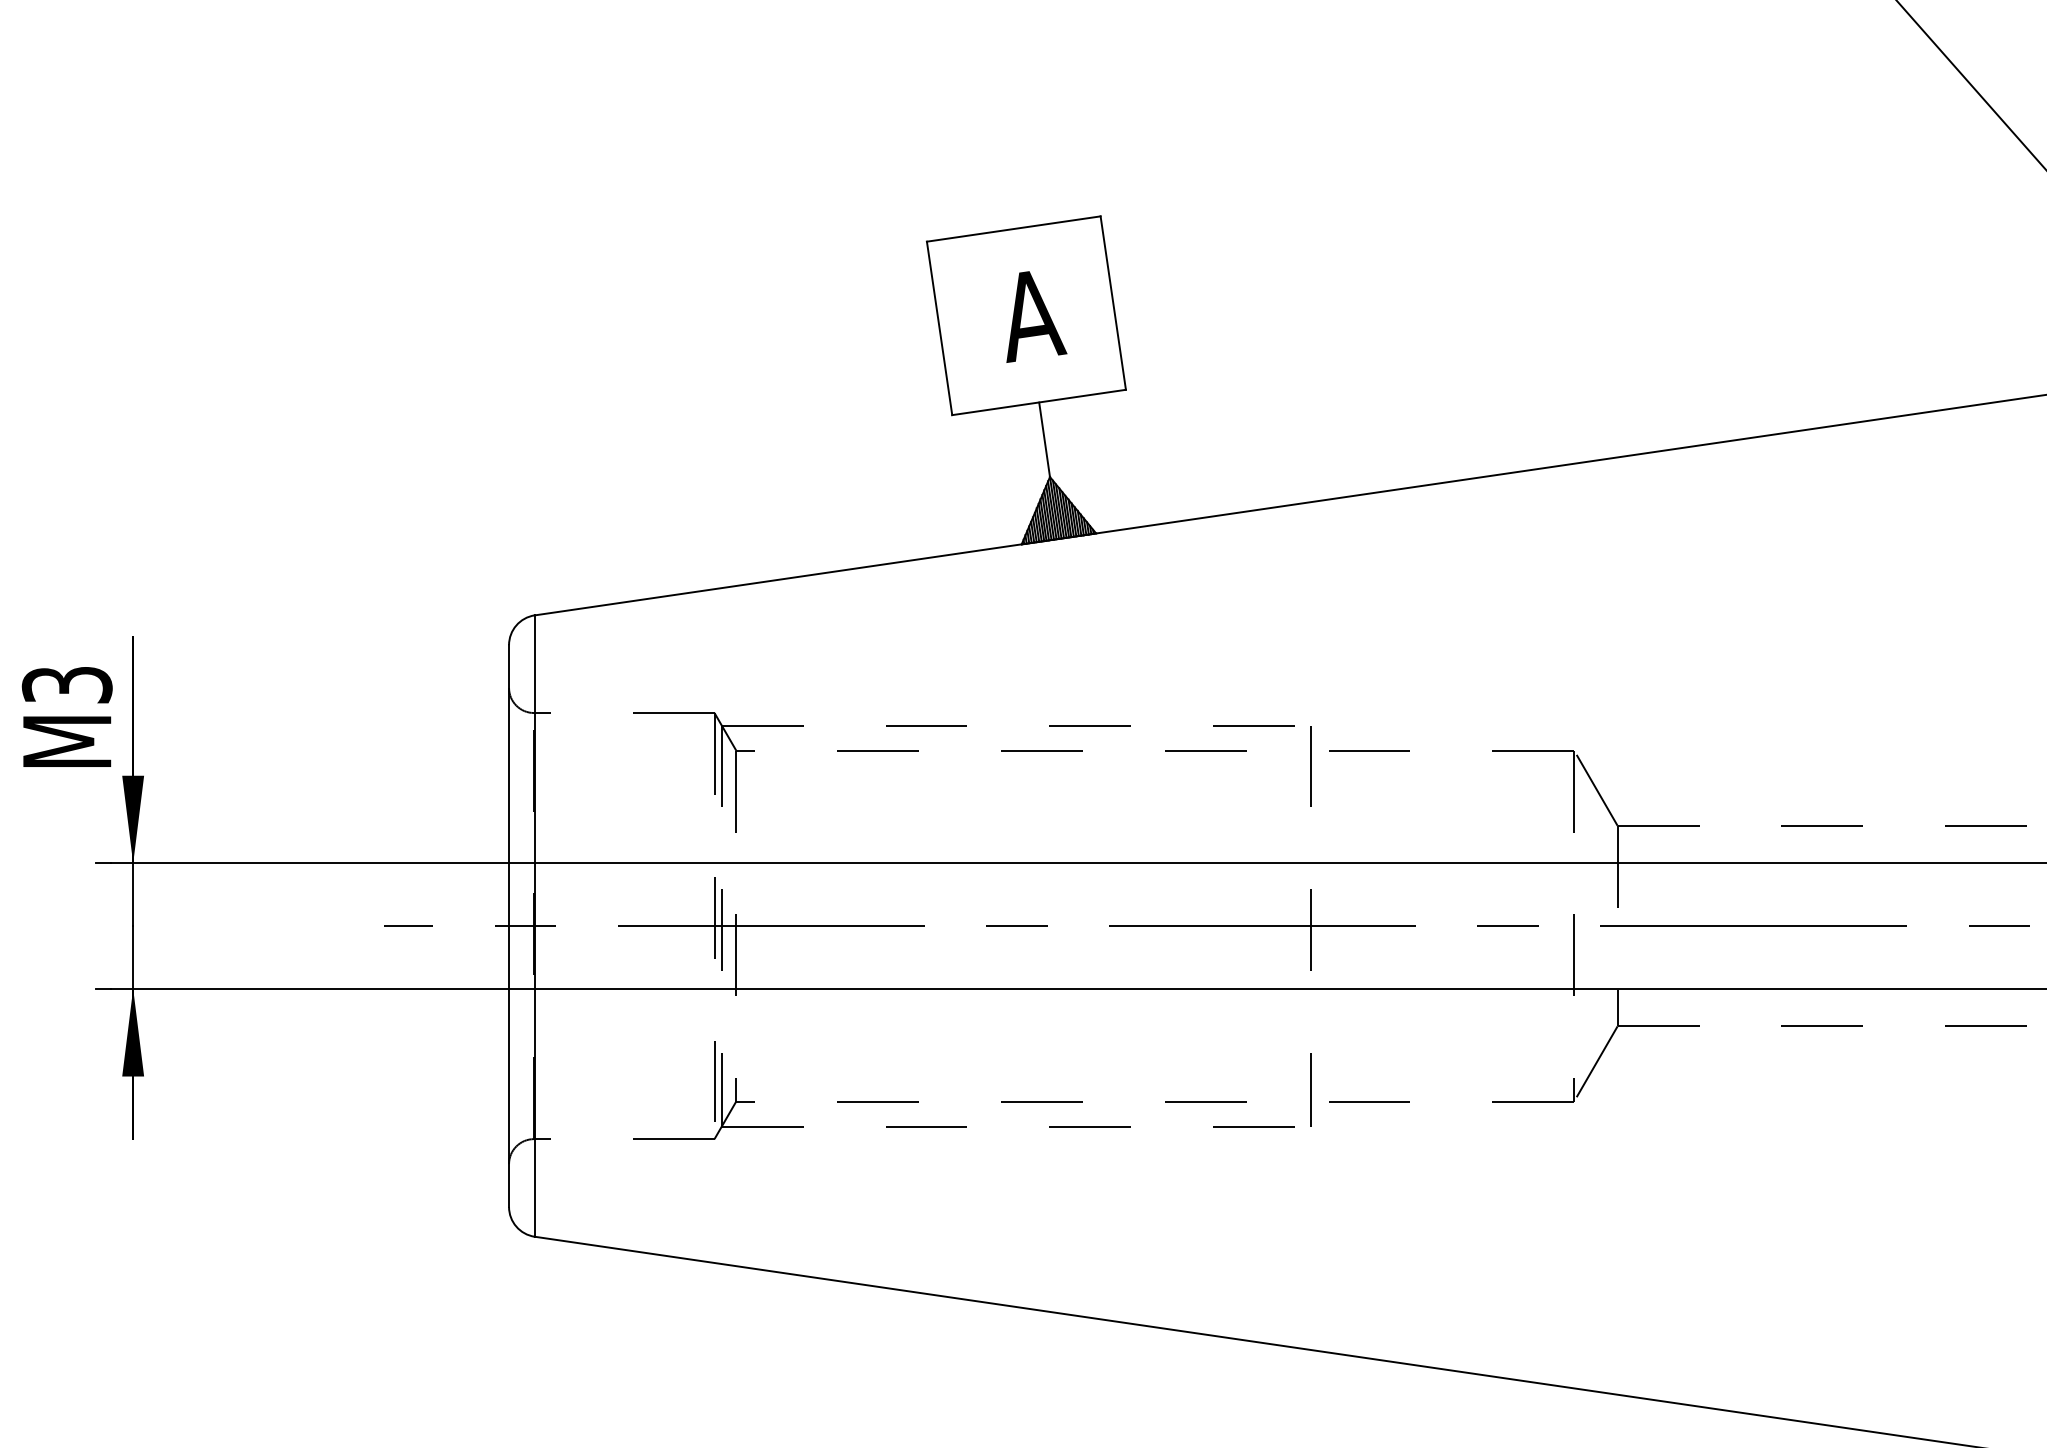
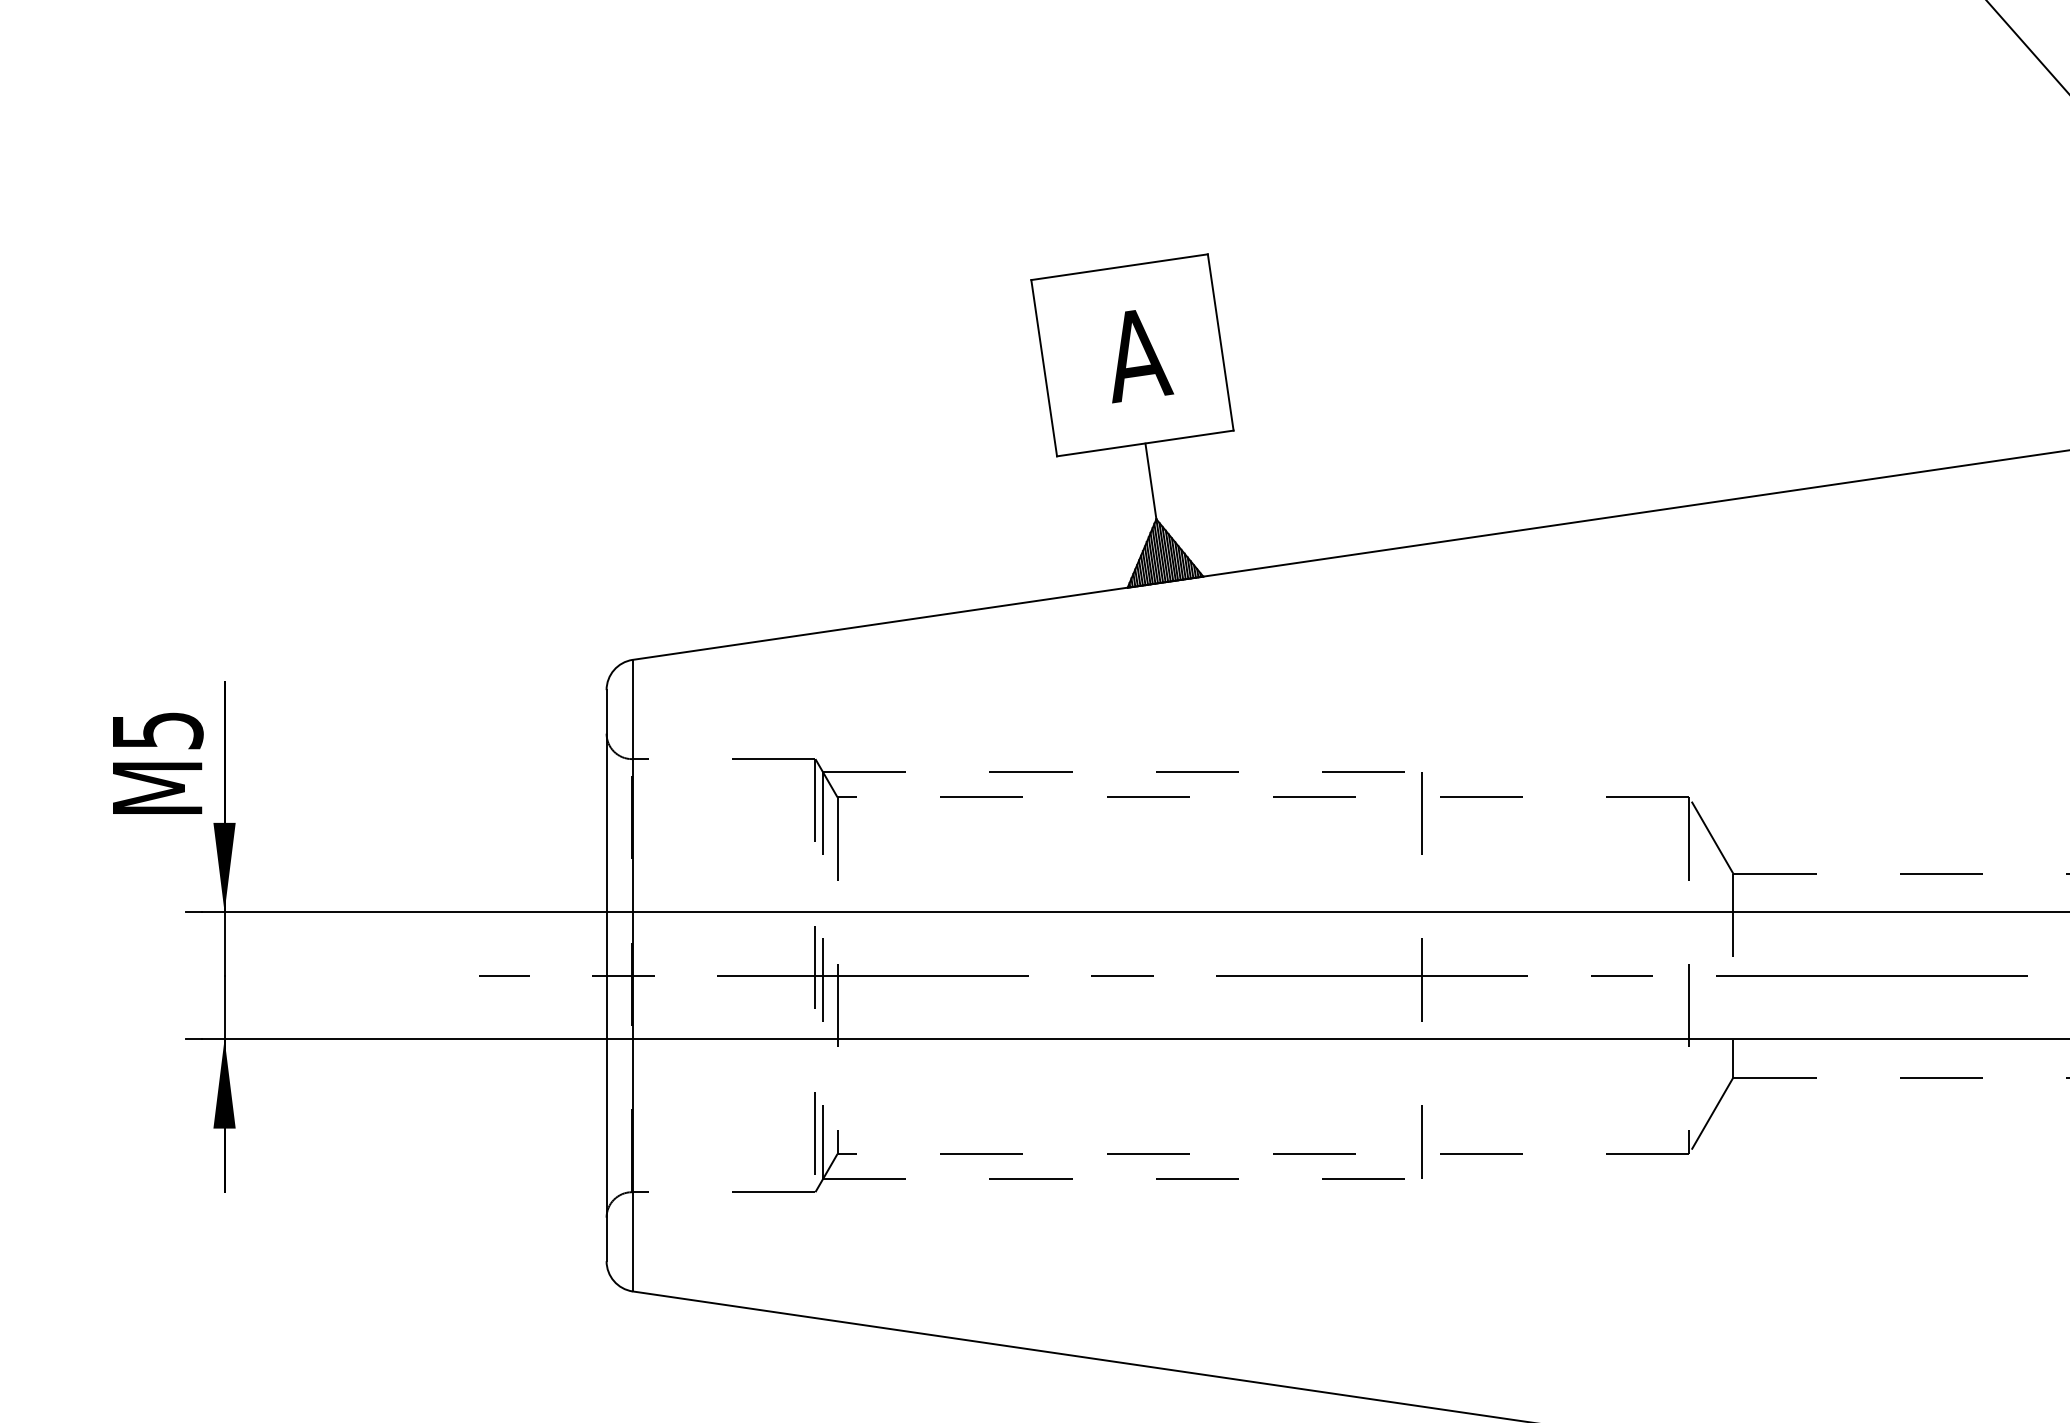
text: (66, 684) -> (156, 730), M3 -> M5

